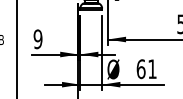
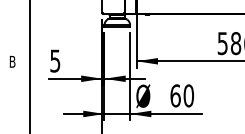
text: (38, 38) -> (55, 60), 9 -> 5
text: (152, 68) -> (188, 95), 61 -> 60

